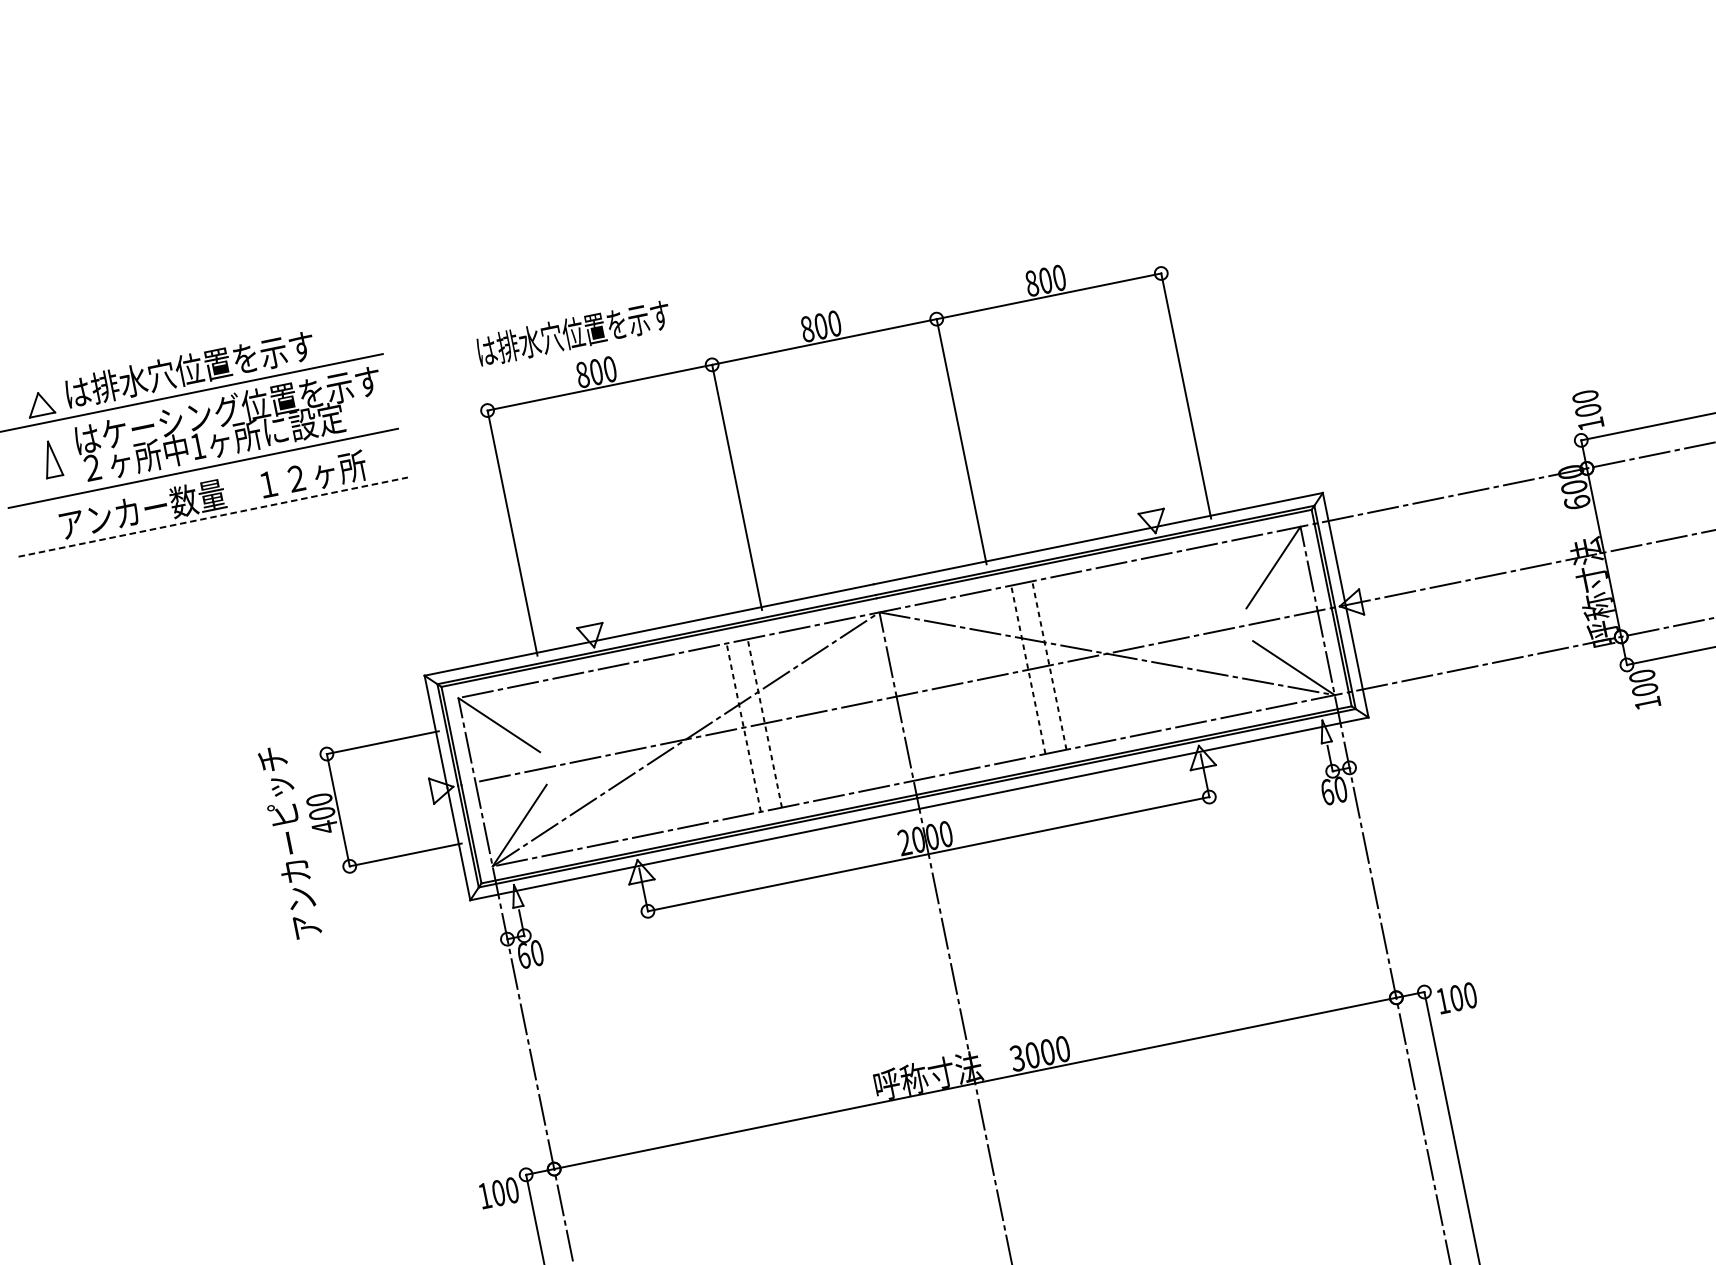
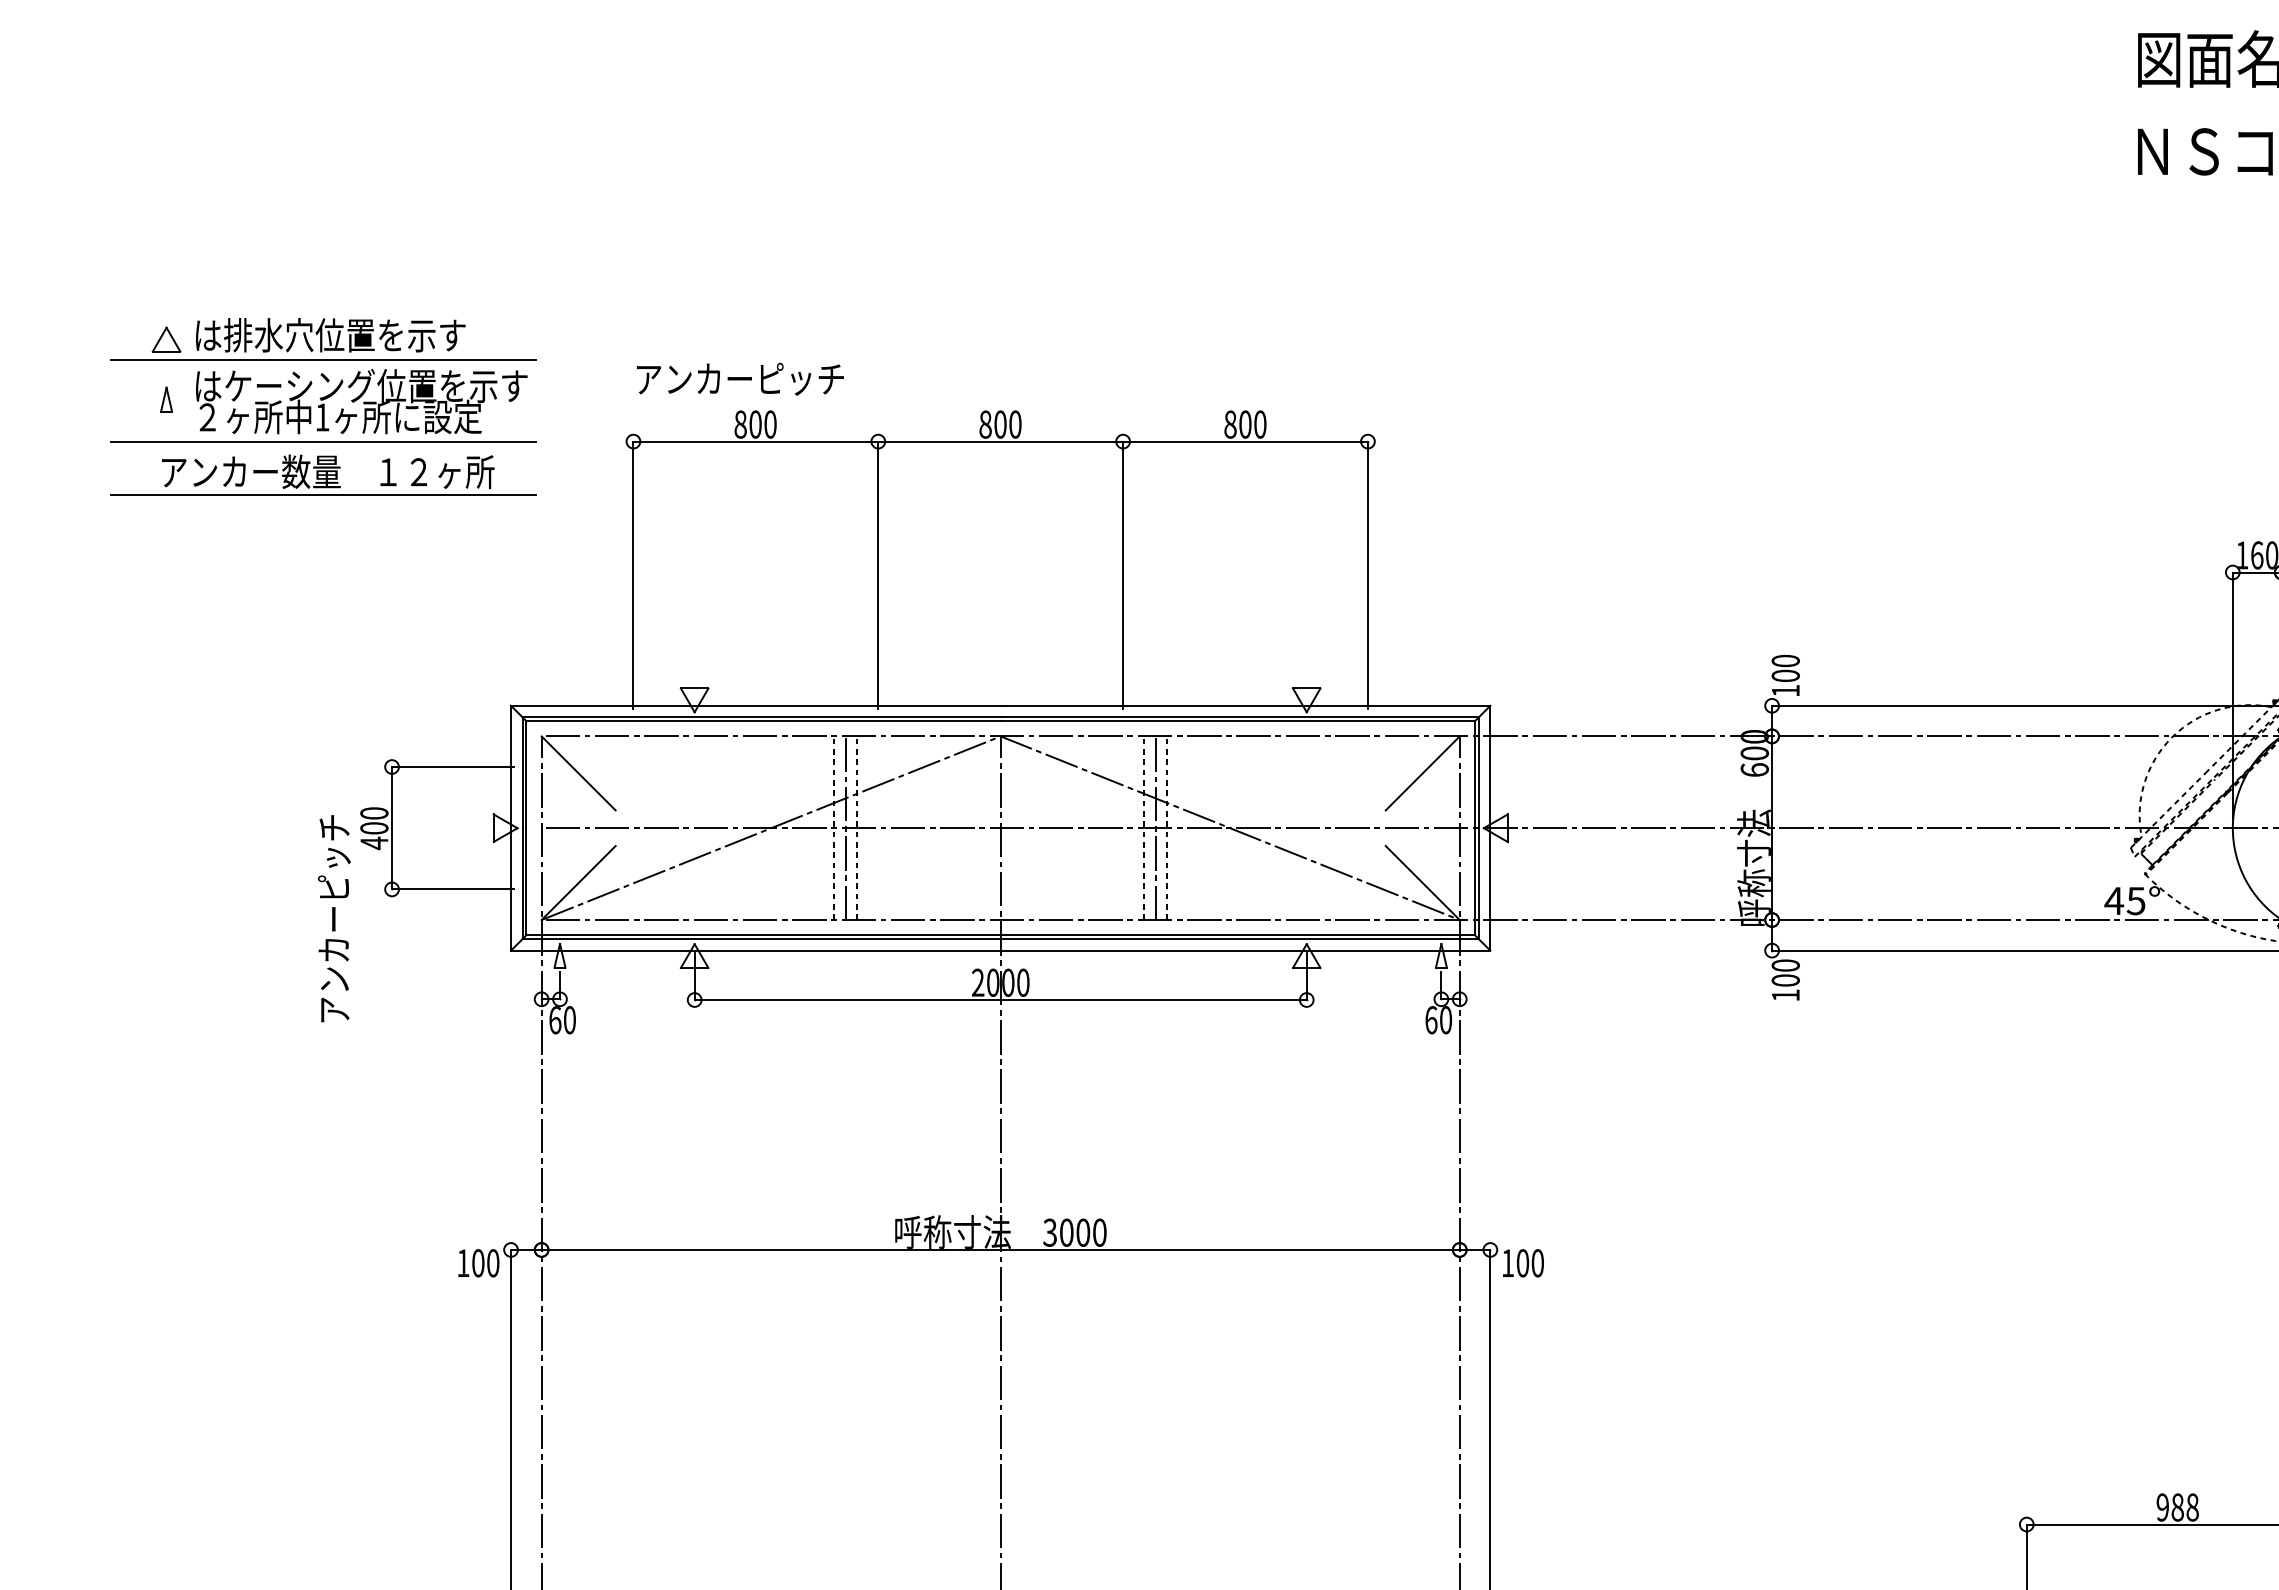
text: (573, 332) -> (739, 378), は排水穴位置を示す -> アンカーピッチ
part: (51, 459) -> (166, 399), size x0.62
line: (214, 516) -> (324, 494), dashed -> solid
line: (1038, 667) -> (1155, 828), added
line: (754, 725) -> (845, 828), added
text: (289, 842) -> (334, 918), moved

